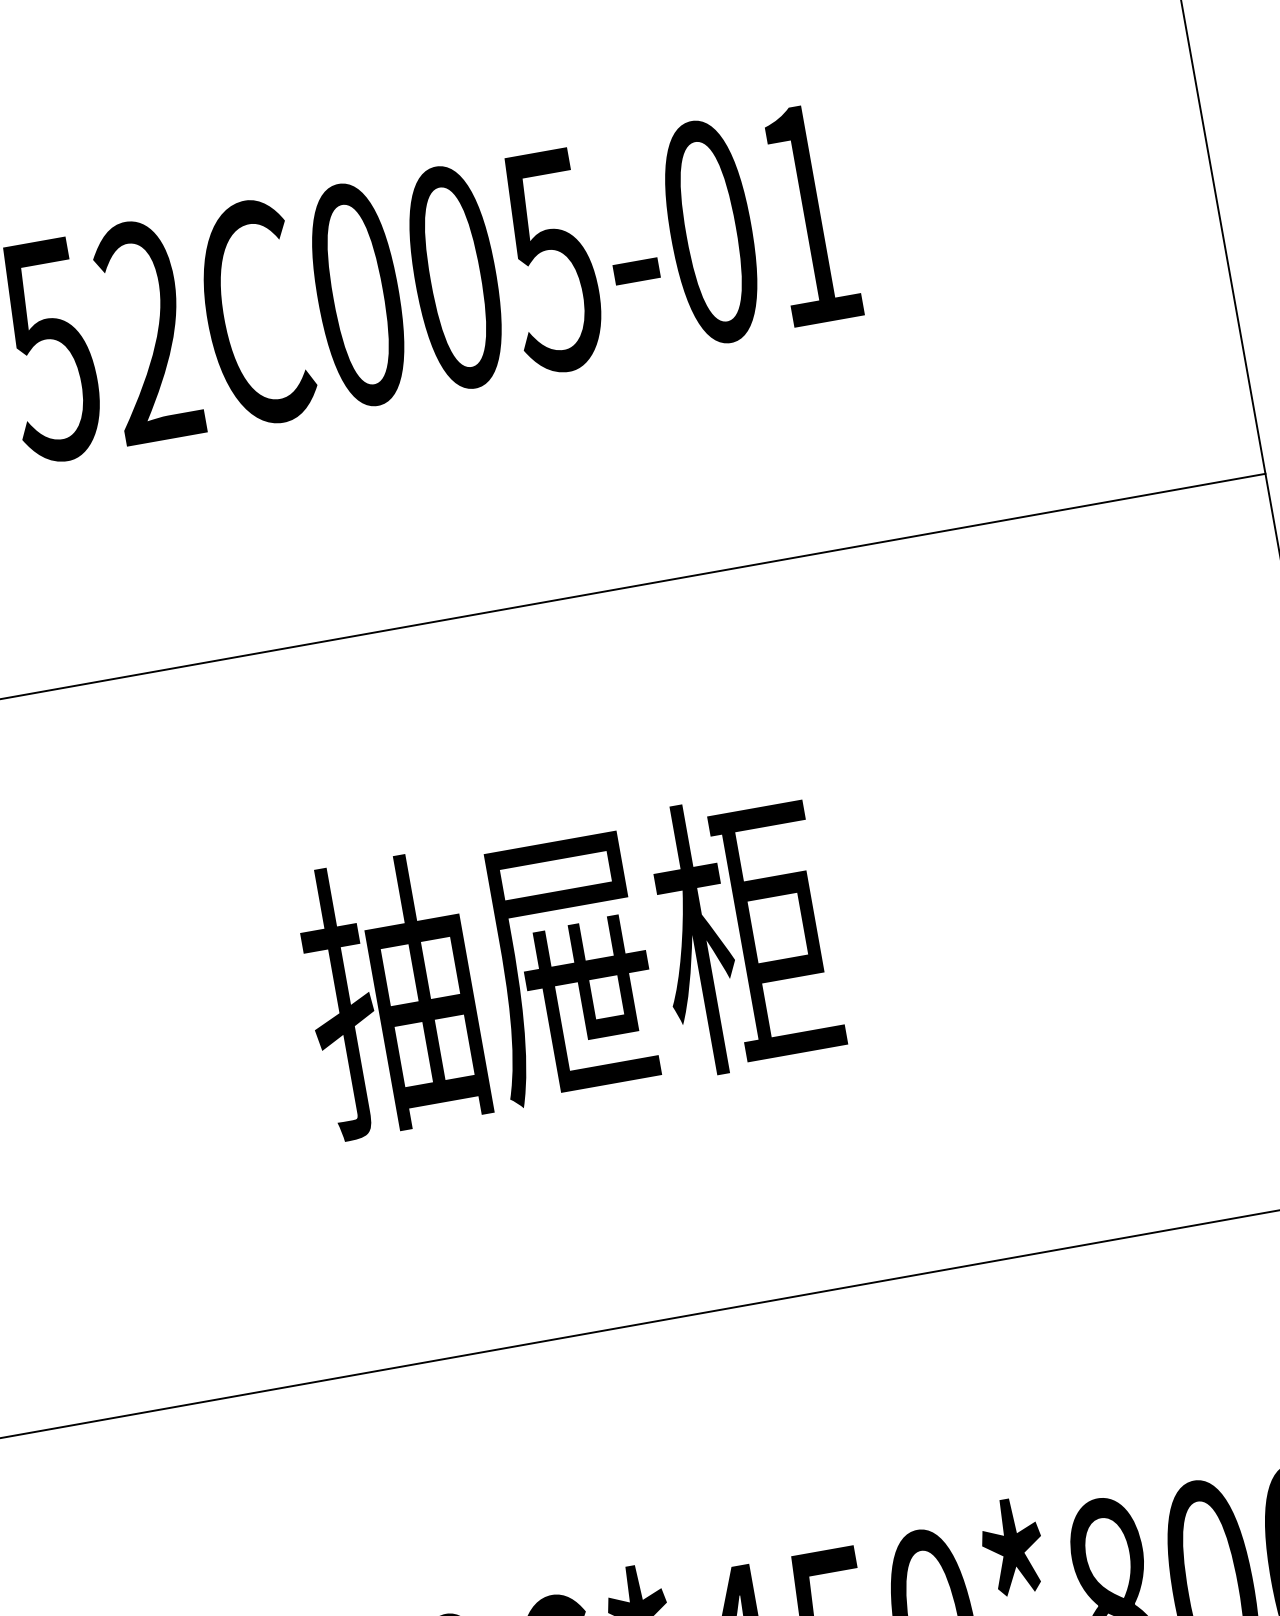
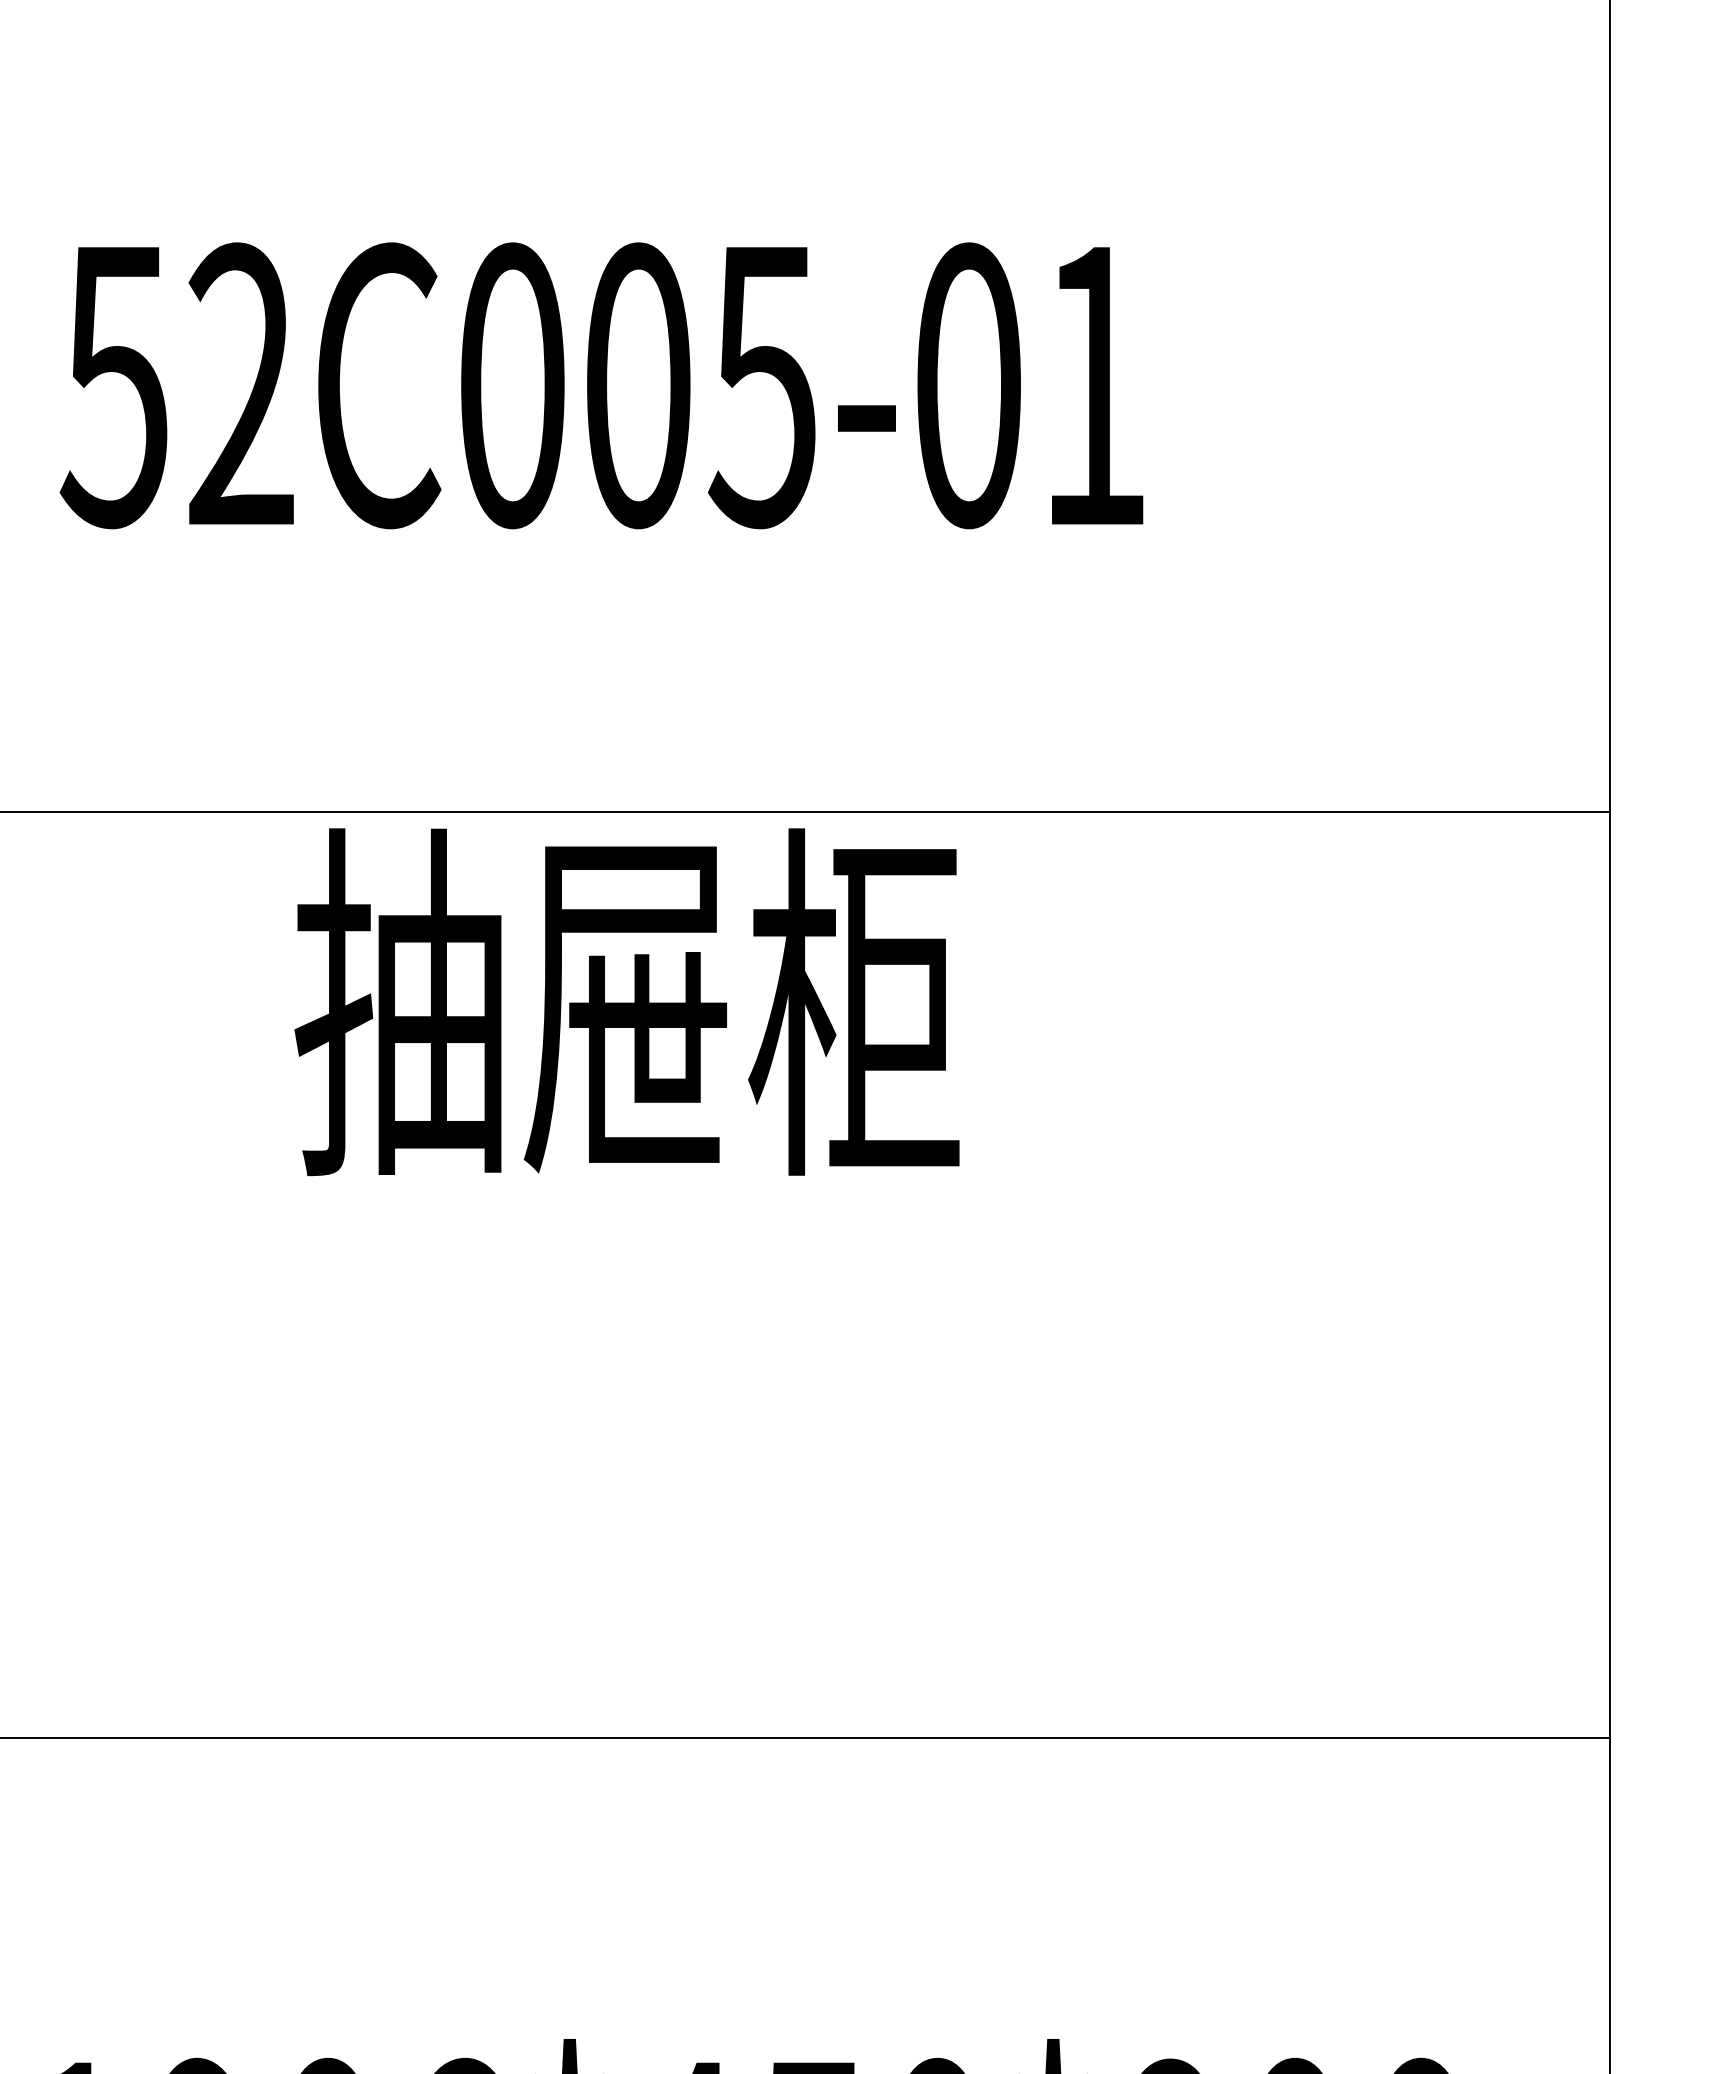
text: (568, 963) -> (626, 1002), moved

